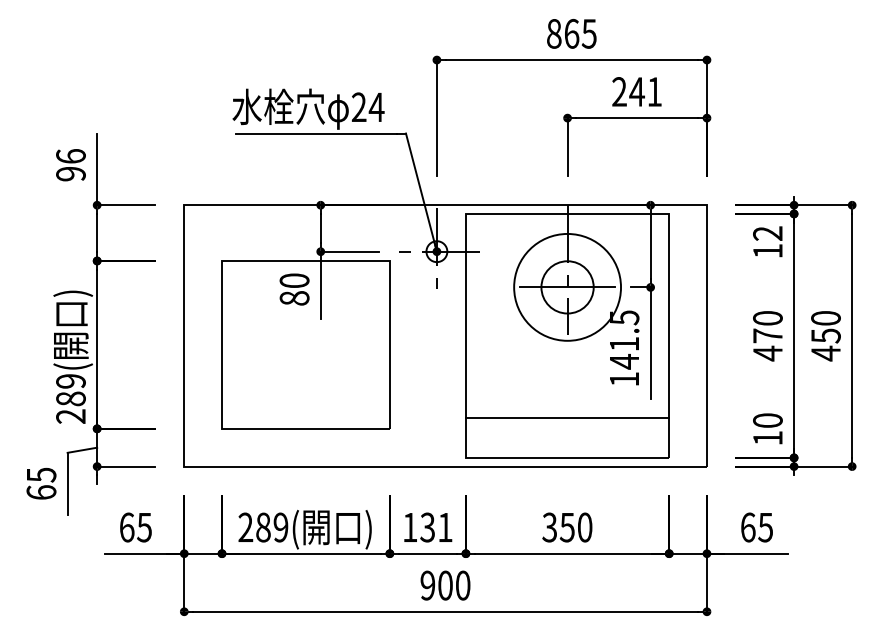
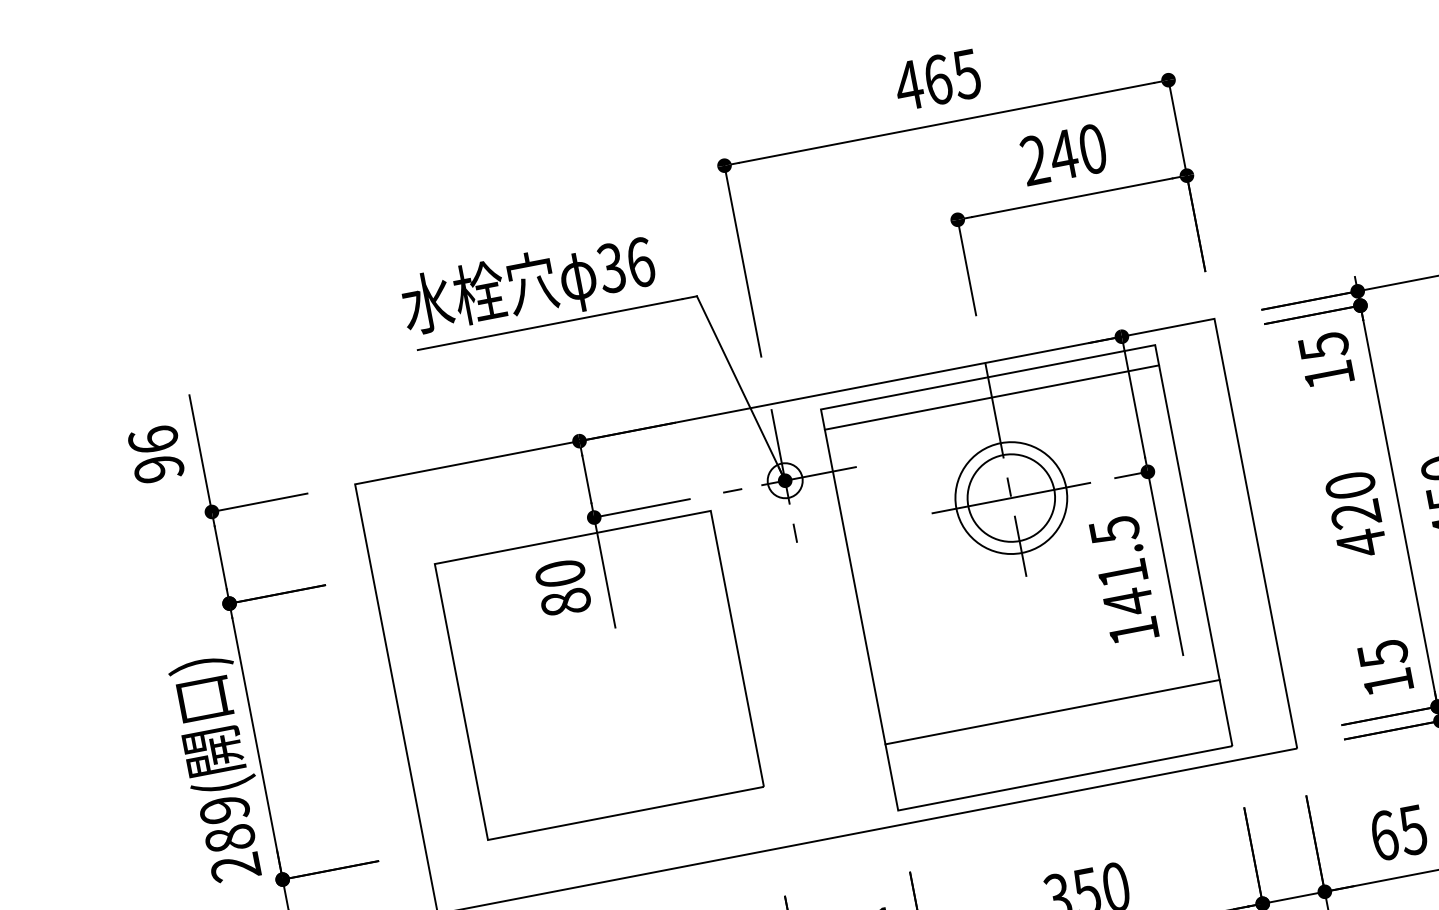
text: (554, 33) -> (909, 84), 865 -> 465
text: (654, 91) -> (1092, 148), 241 -> 240
text: (367, 107) -> (625, 265), 24 -> 36
line: (567, 226) -> (991, 398), added
text: (767, 233) -> (1322, 346), 12 -> 15
circle: (567, 287) -> (1011, 498), size x0.62
text: (767, 335) -> (1355, 513), 470 -> 420
text: (767, 420) -> (1382, 653), 10 -> 15

